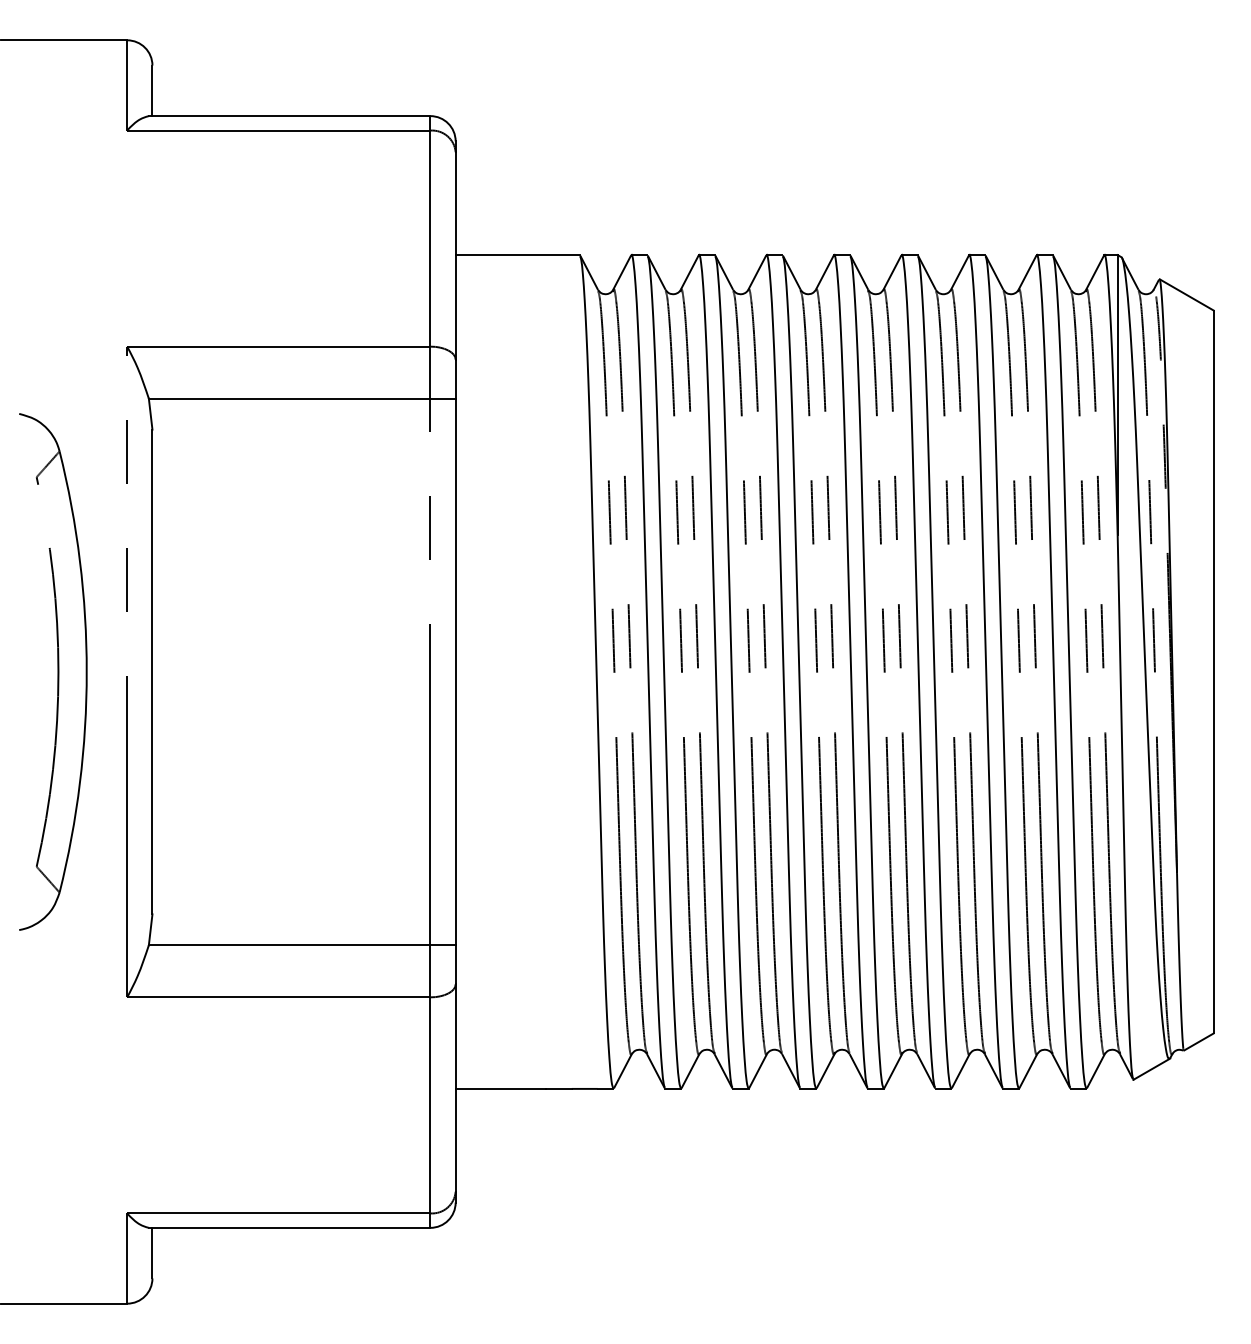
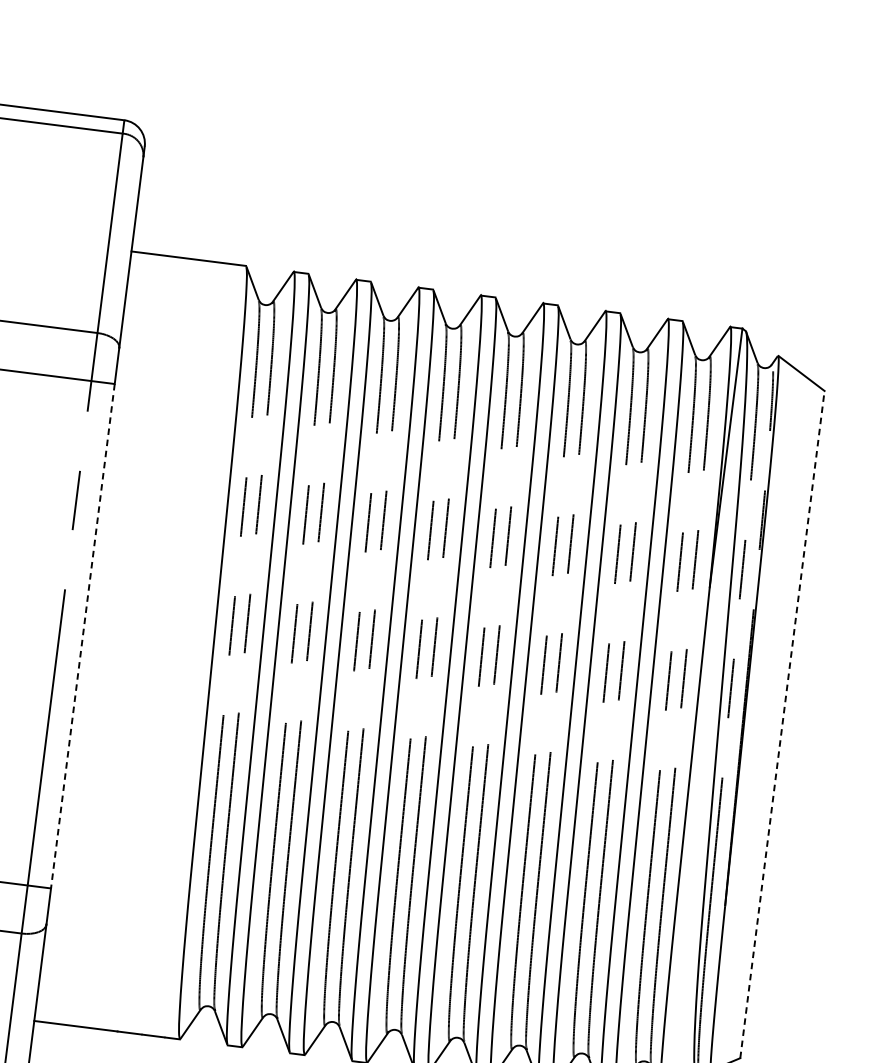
line: (1213, 671) -> (782, 724), solid -> dashed
line: (455, 672) -> (82, 636), solid -> dashed

